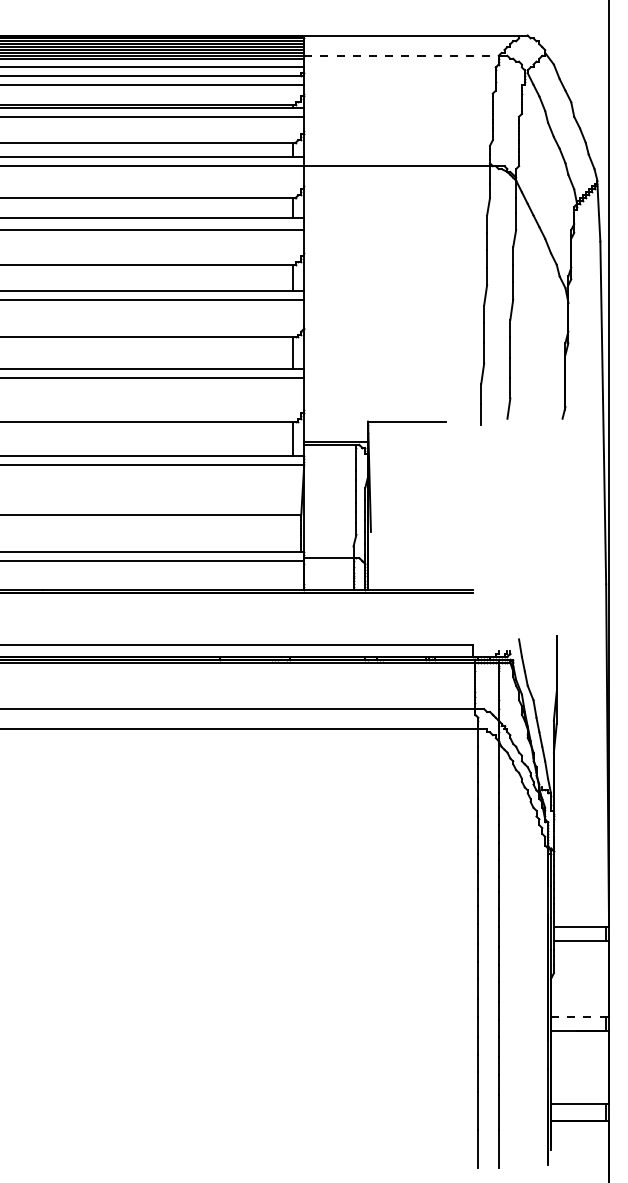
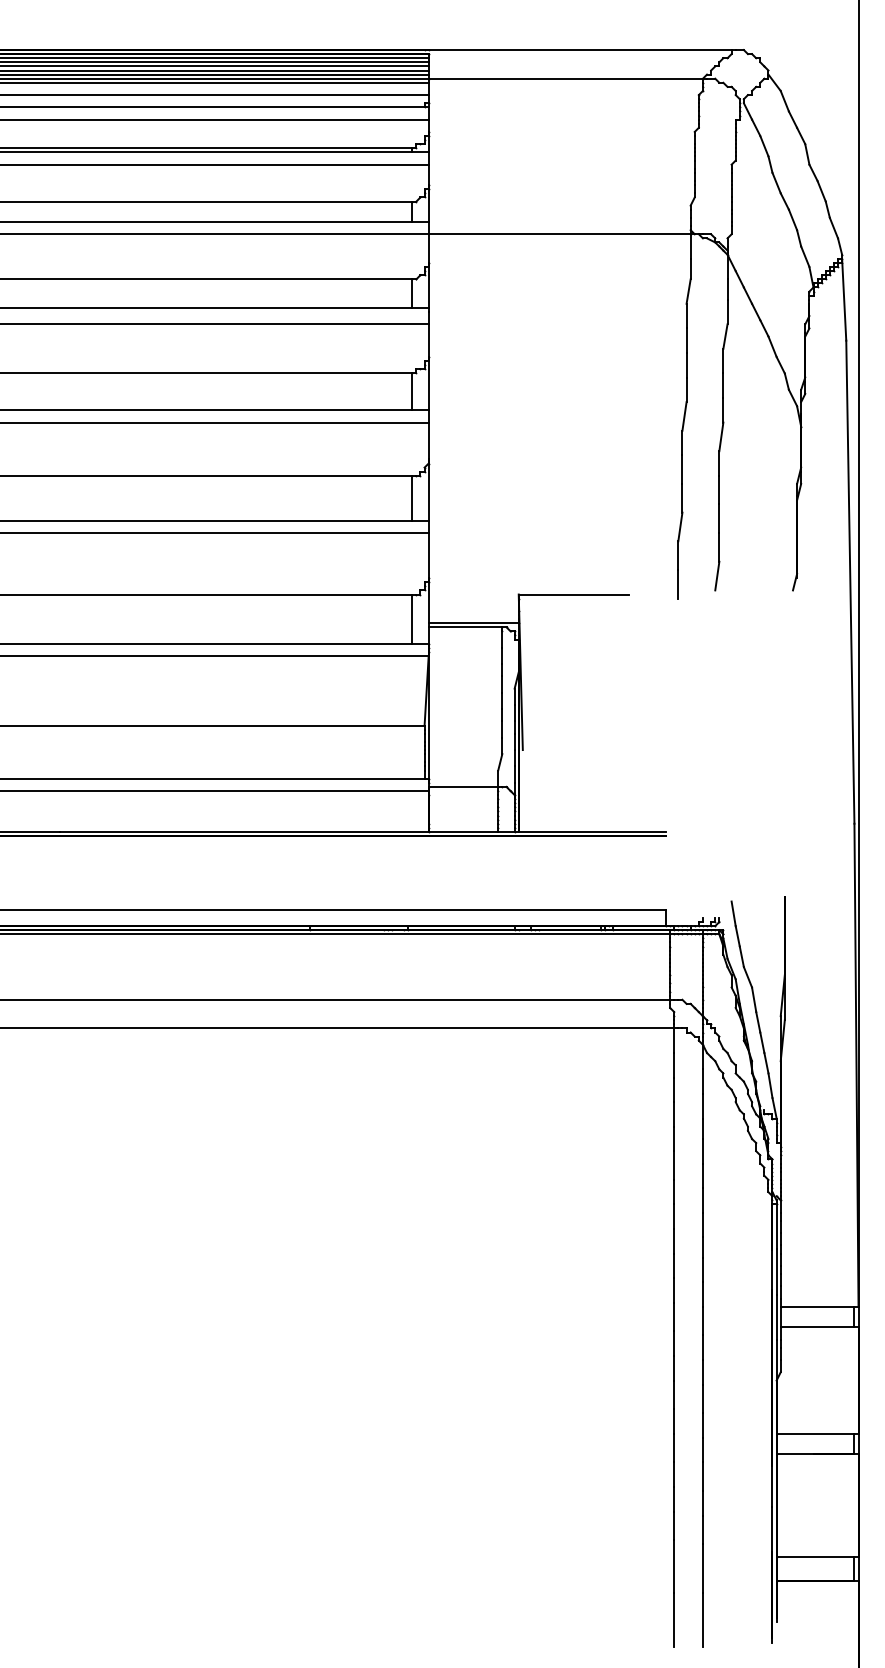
line: (401, 55) -> (566, 78), dashed -> solid
line: (579, 1016) -> (817, 1433), dashed -> solid

